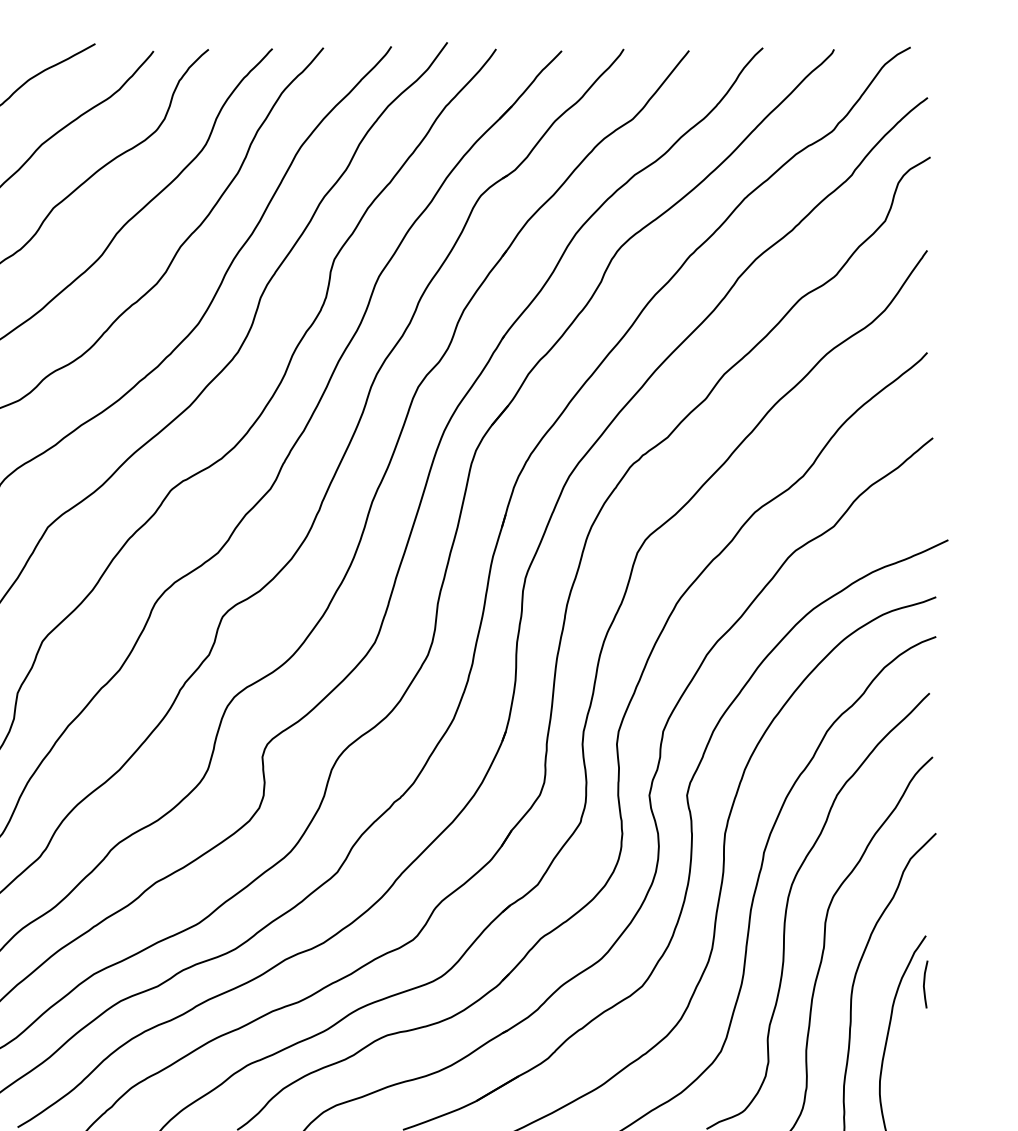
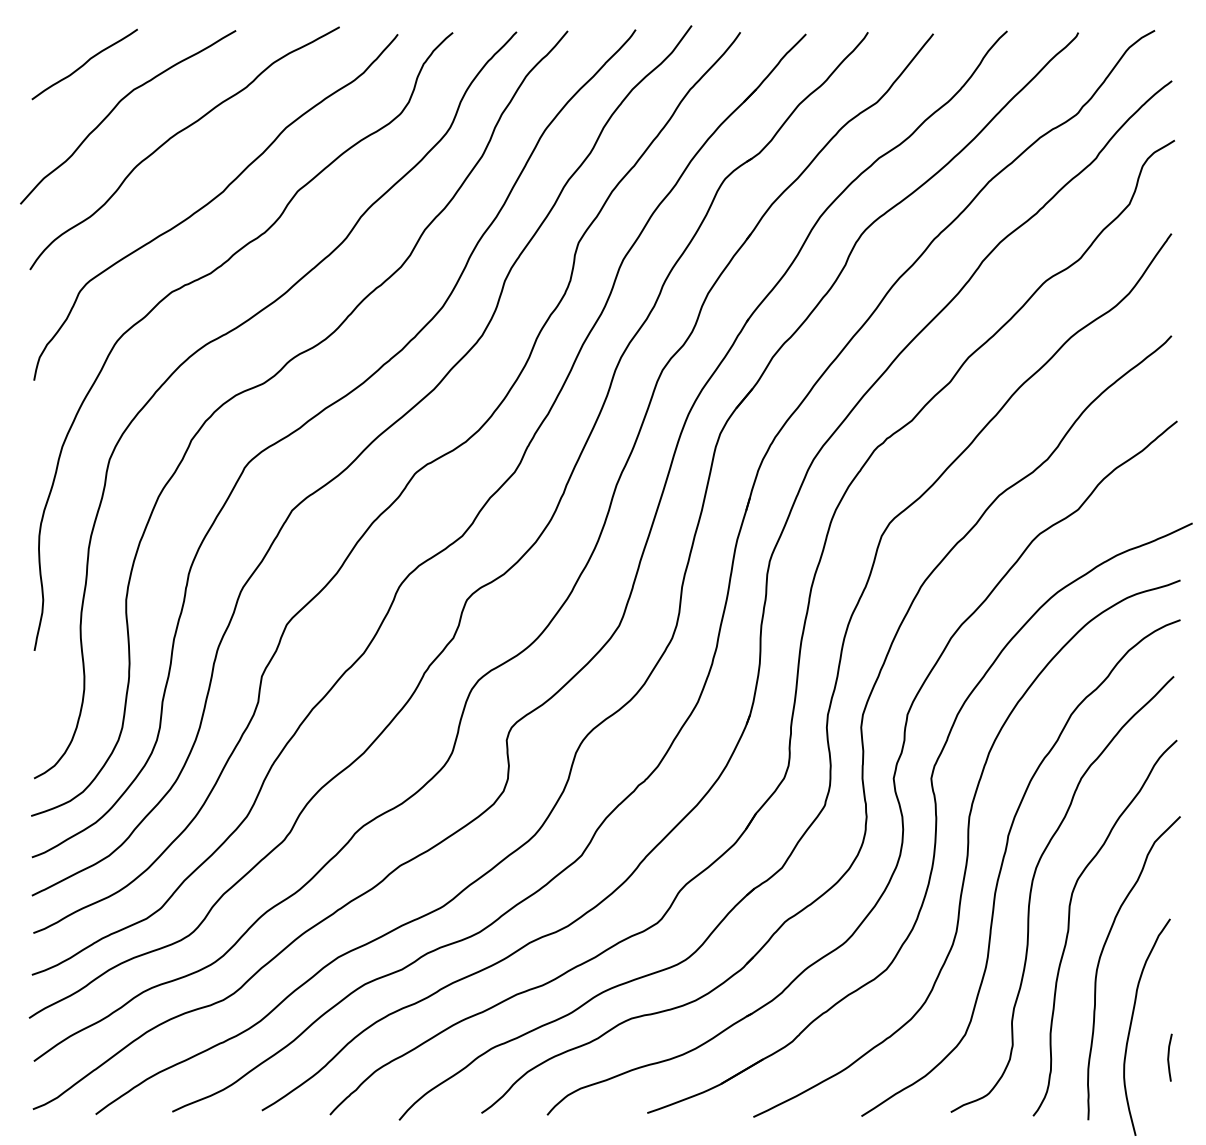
curve: (925, 984) -> (1169, 1057), moved

